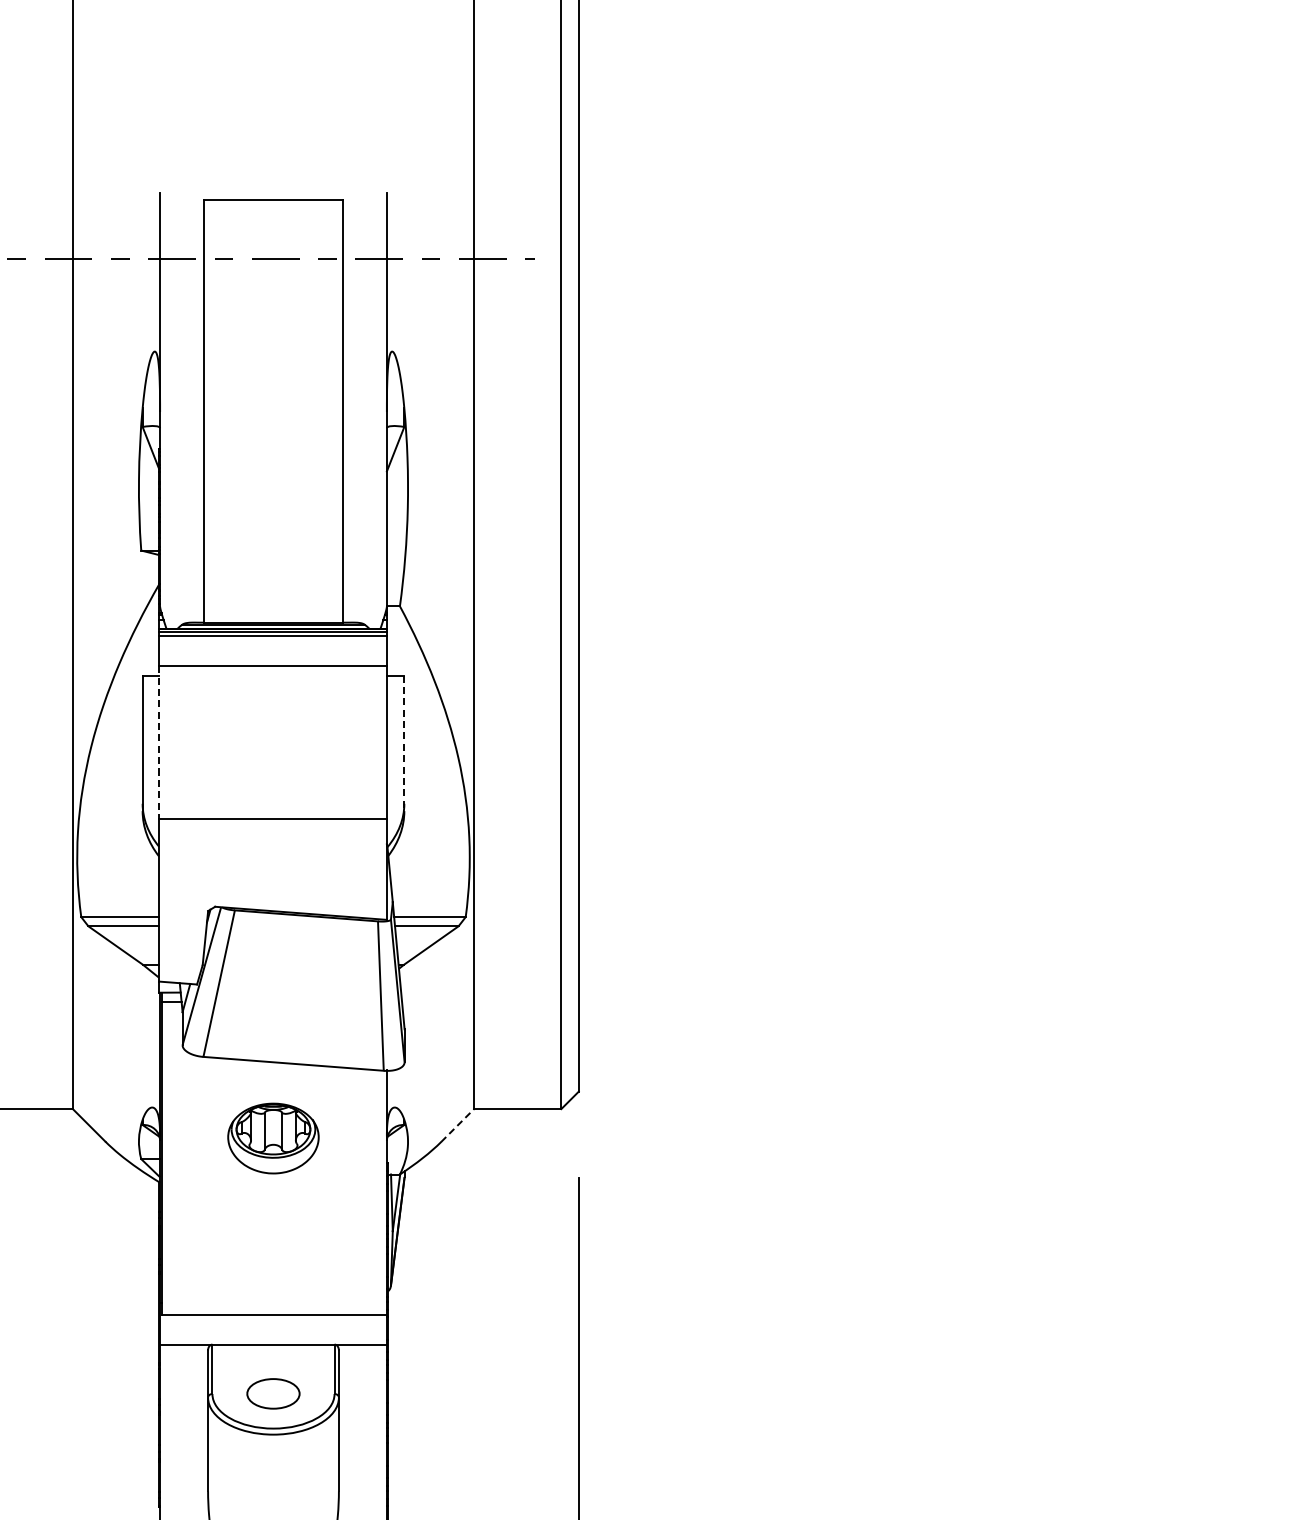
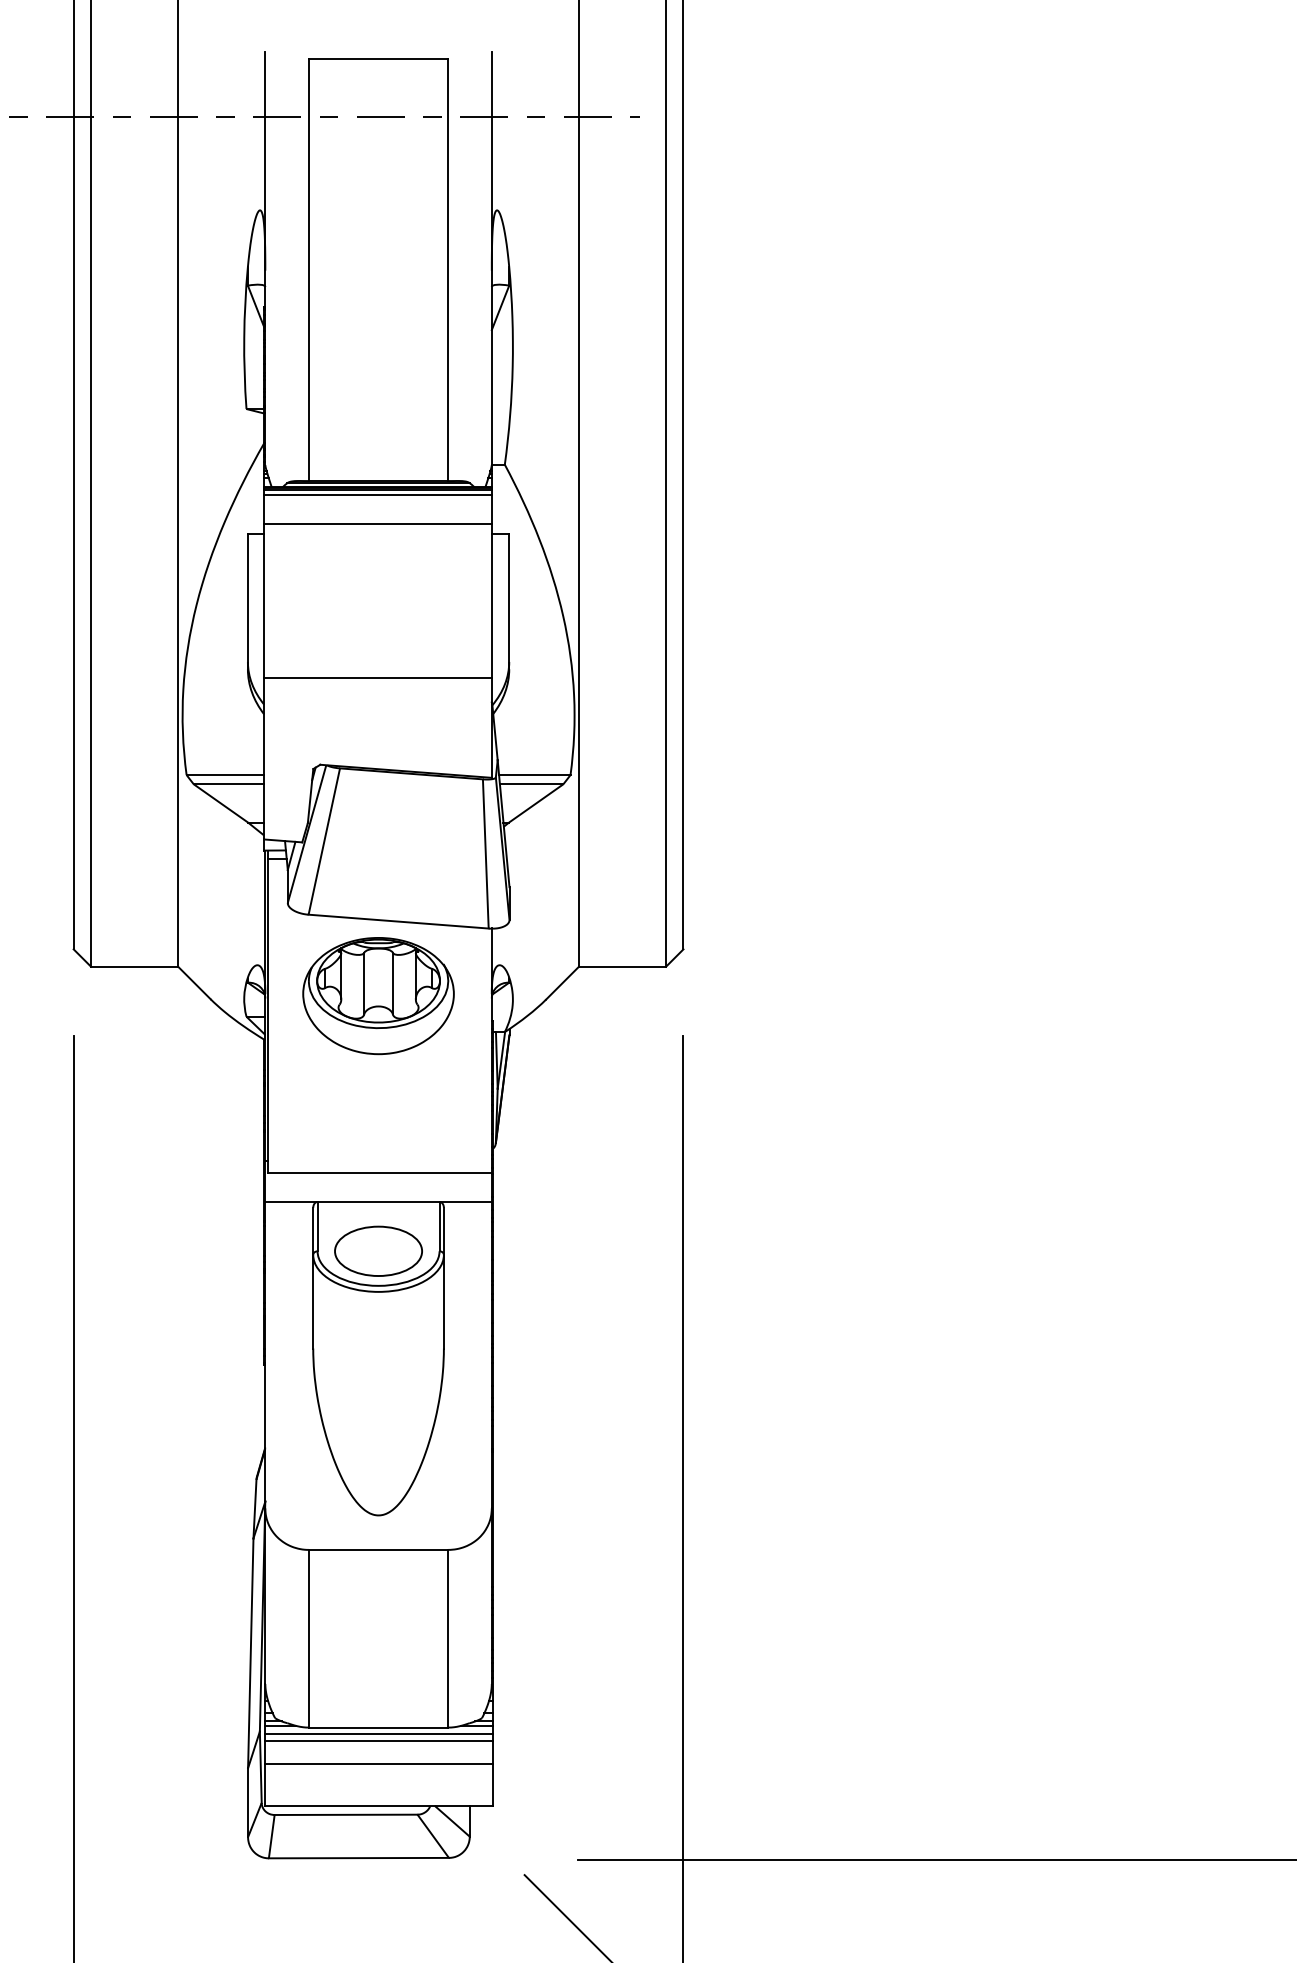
line: (159, 743) -> (264, 601), dashed -> solid
line: (404, 743) -> (509, 601), dashed -> solid
line: (457, 1124) -> (562, 982), dashed -> solid
part: (273, 1138) -> (378, 996), size x1.67
part: (273, 1393) -> (378, 1250), size x1.67

